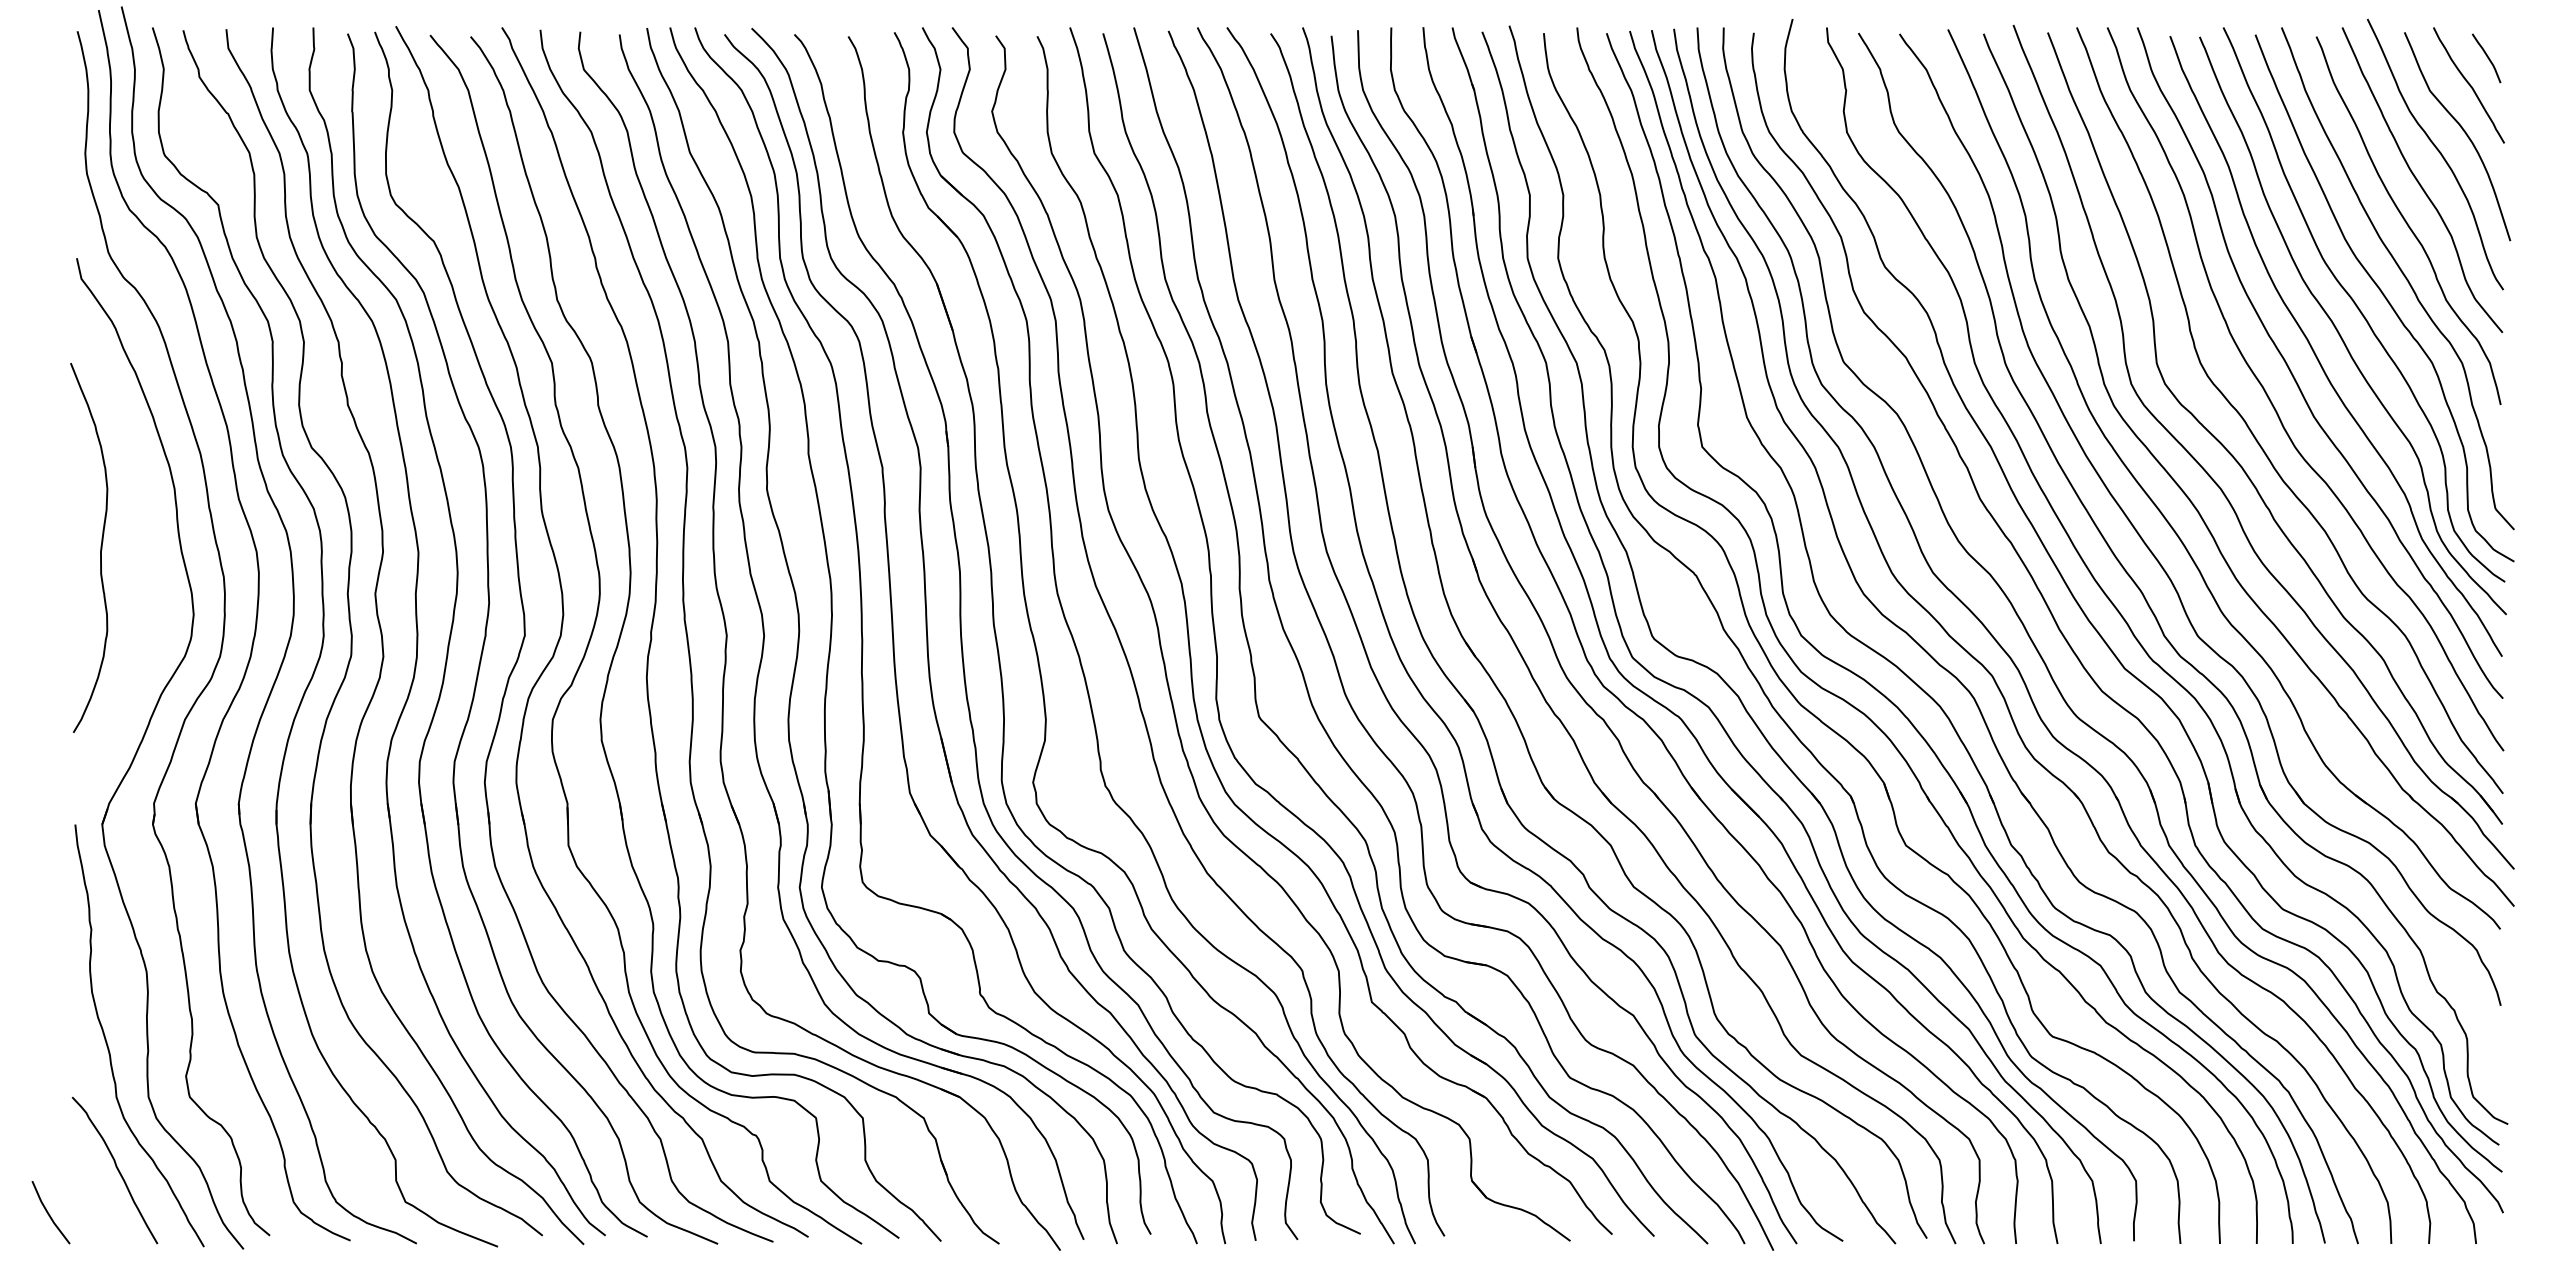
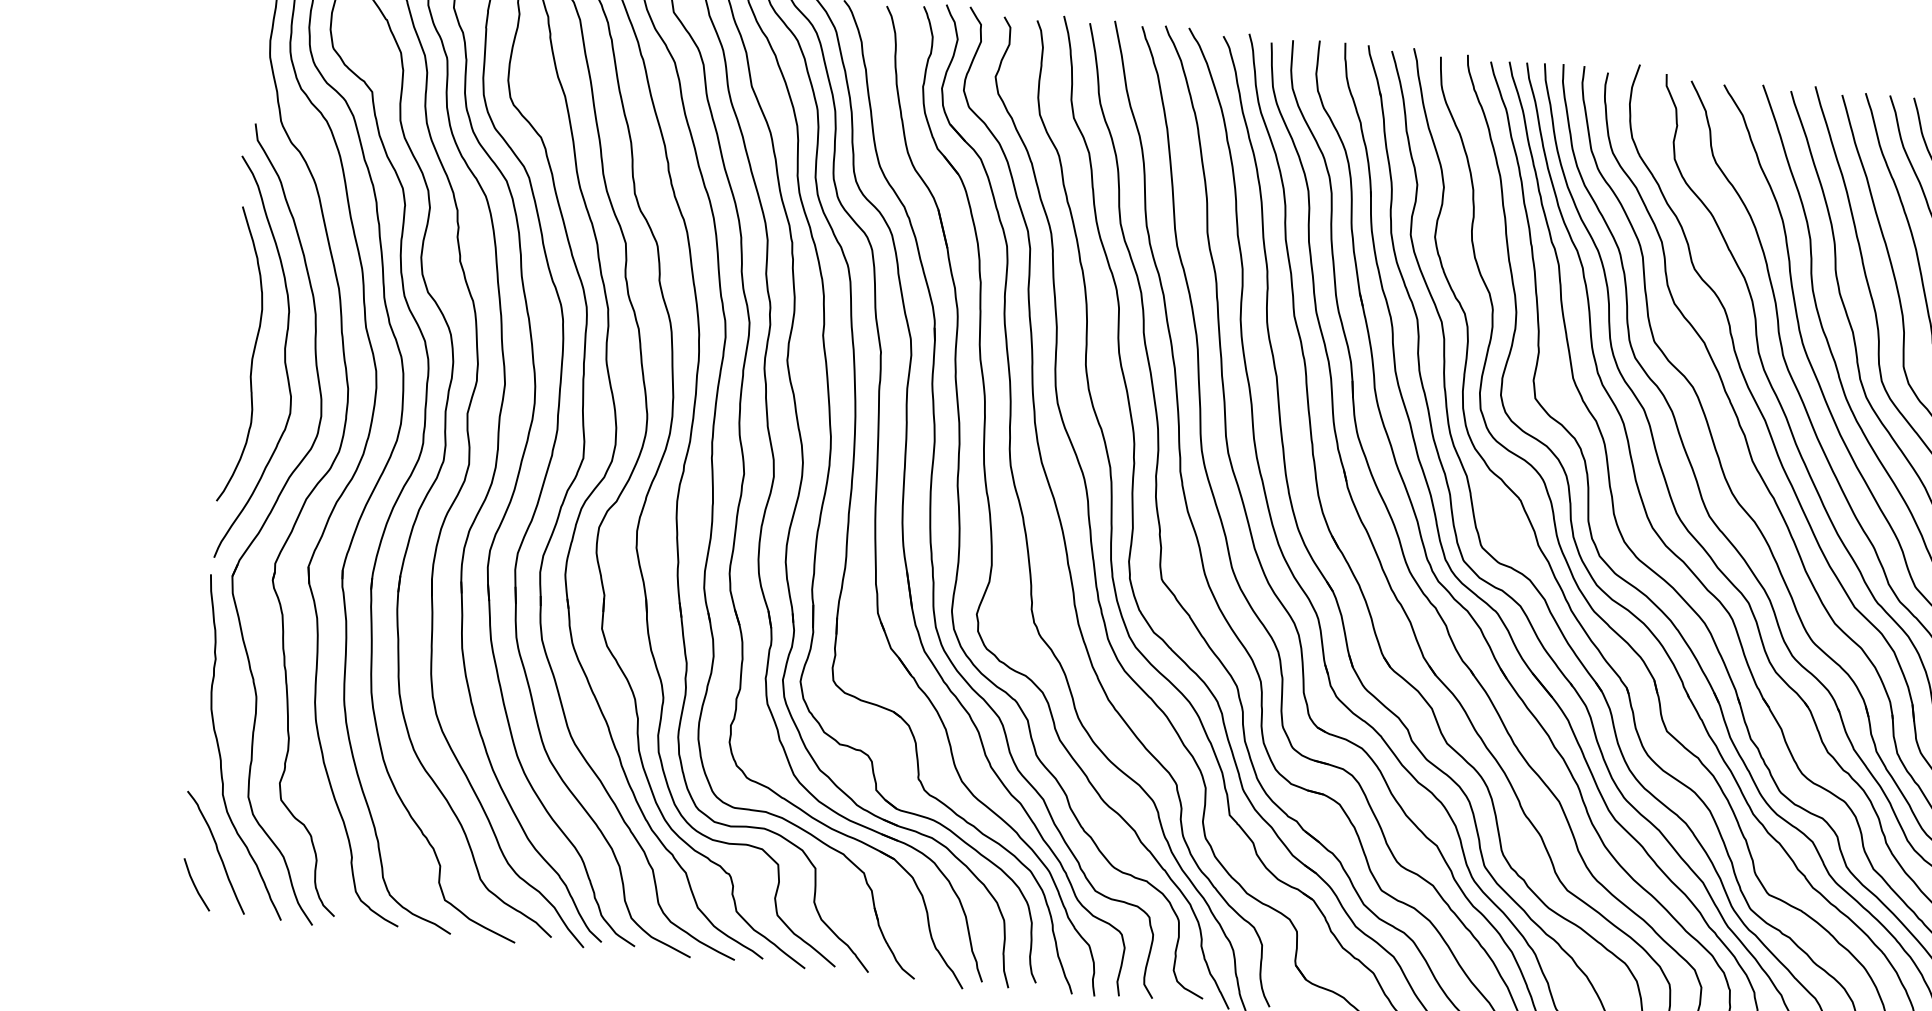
curve: (140, 547) -> (284, 358), added
curve: (49, 1213) -> (195, 885), moved

